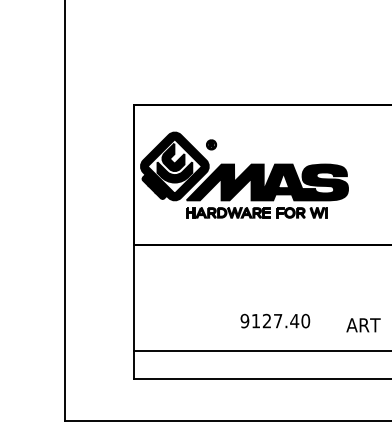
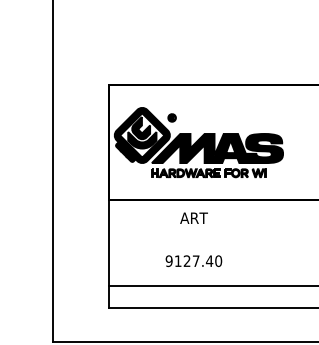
text: (275, 320) -> (194, 260), moved
text: (363, 325) -> (194, 218), moved

